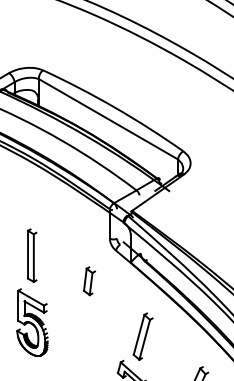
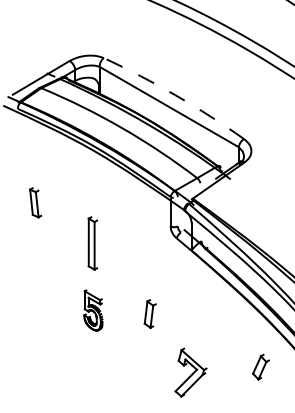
arc: (114, 107) -> (175, 95), solid -> dashed
part: (88, 280) -> (149, 313), moved
part: (32, 322) -> (93, 310), size x0.6
part: (142, 336) -> (203, 324), removed

